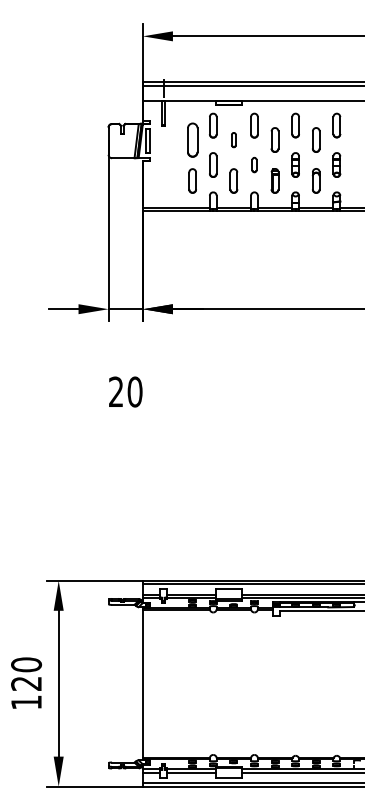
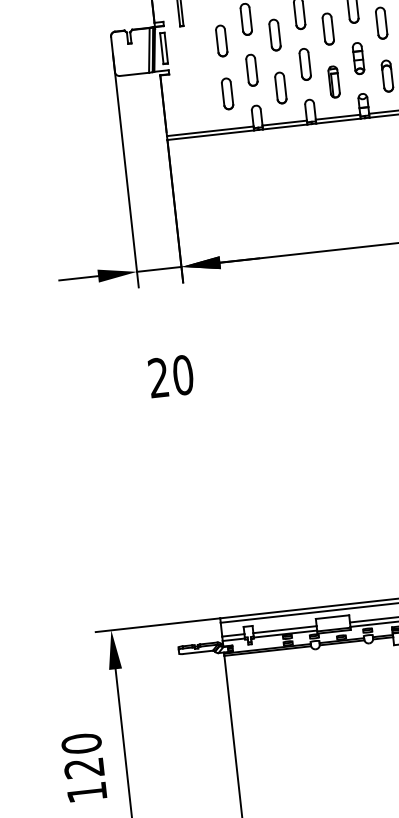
part: (192, 139) -> (221, 40), size x0.71
part: (233, 139) -> (274, 34), size x1.67
part: (254, 164) -> (305, 63), size x1.67

